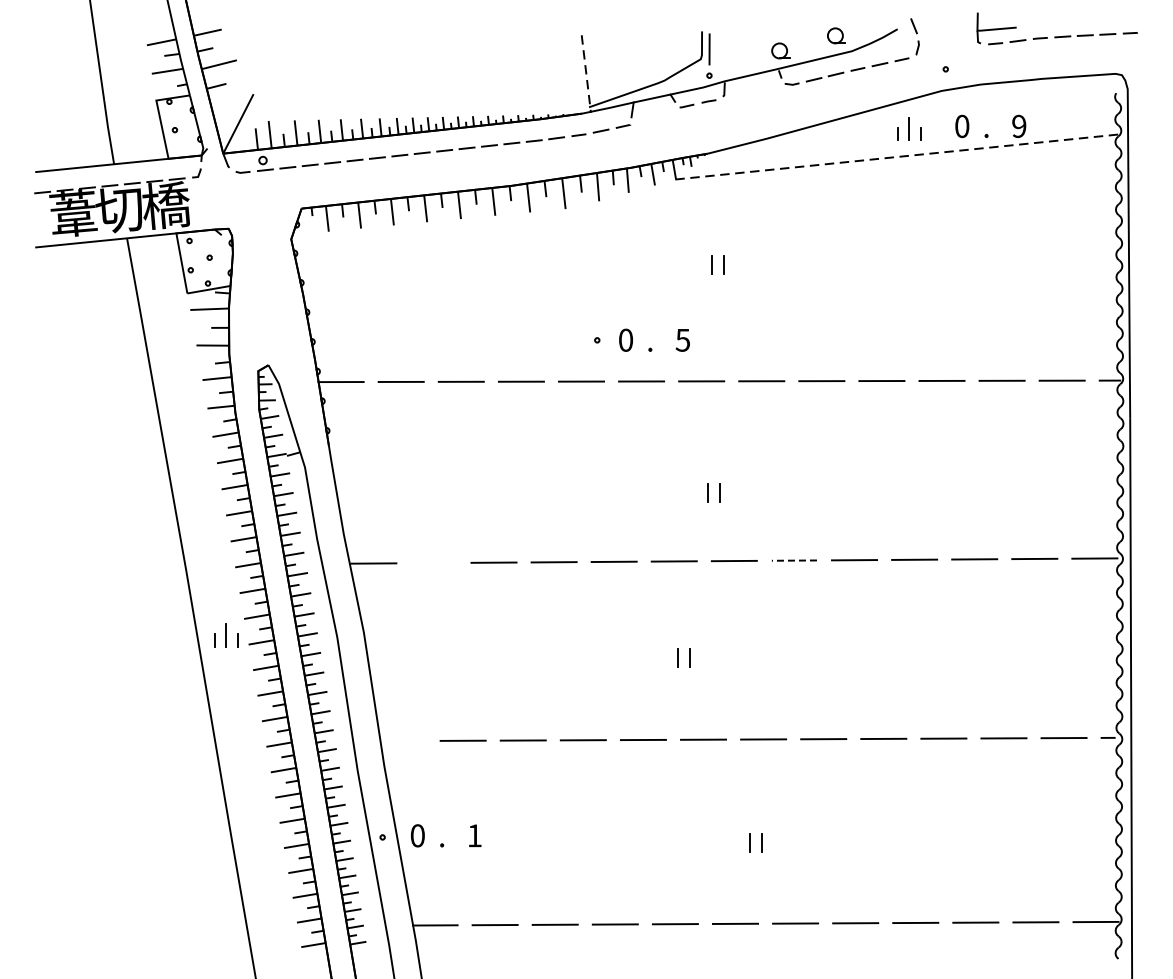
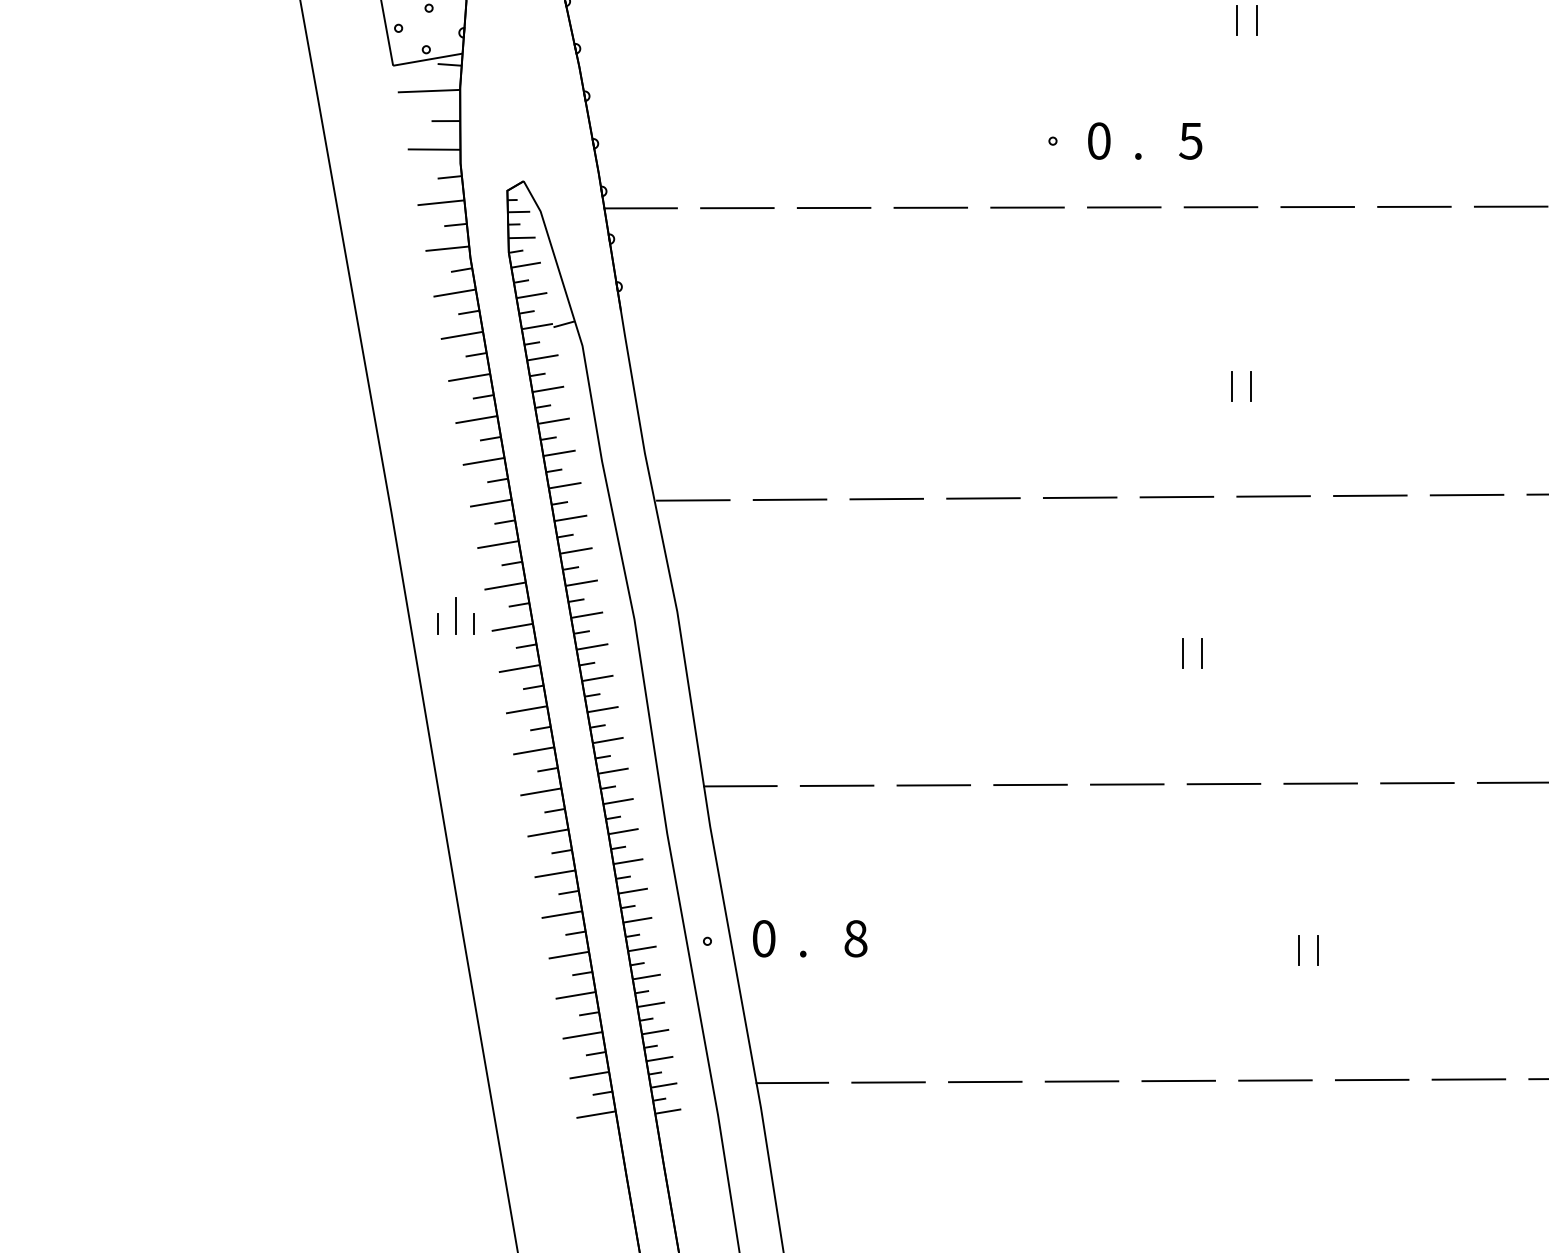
line: (794, 560) -> (1370, 495), dashed -> solid
line: (433, 562) -> (789, 498), added
line: (402, 740) -> (739, 785), added
text: (474, 835) -> (855, 938), 1 -> 8

